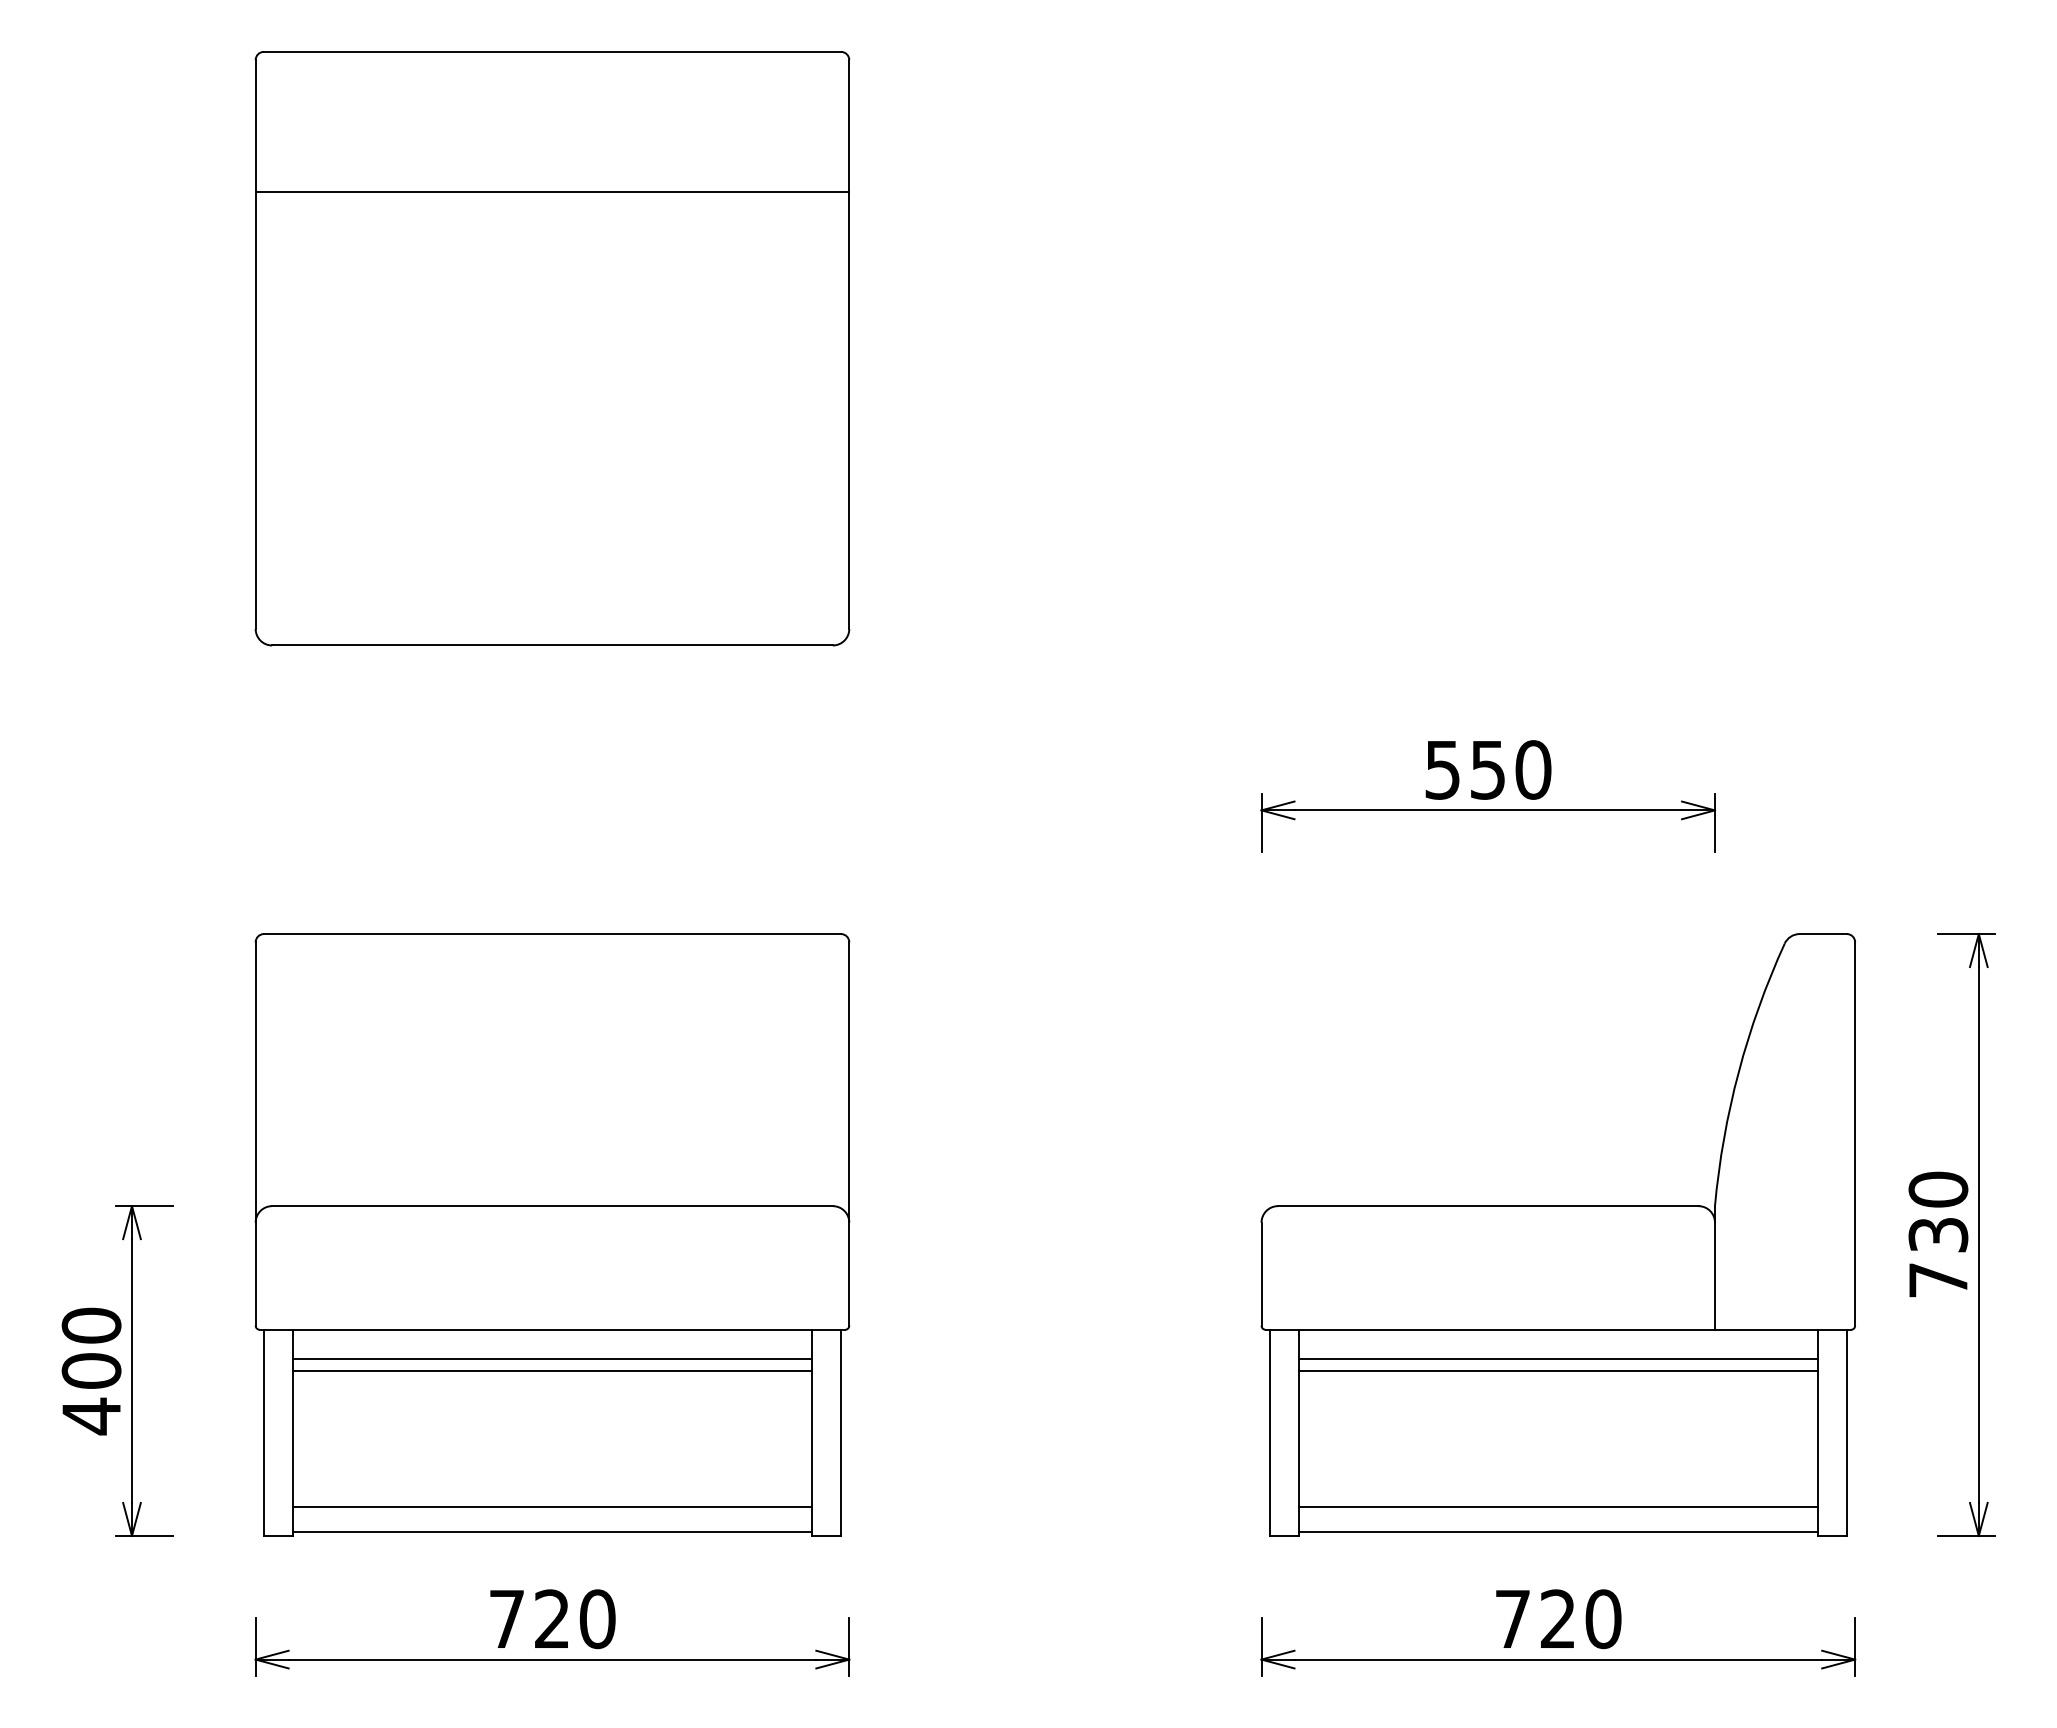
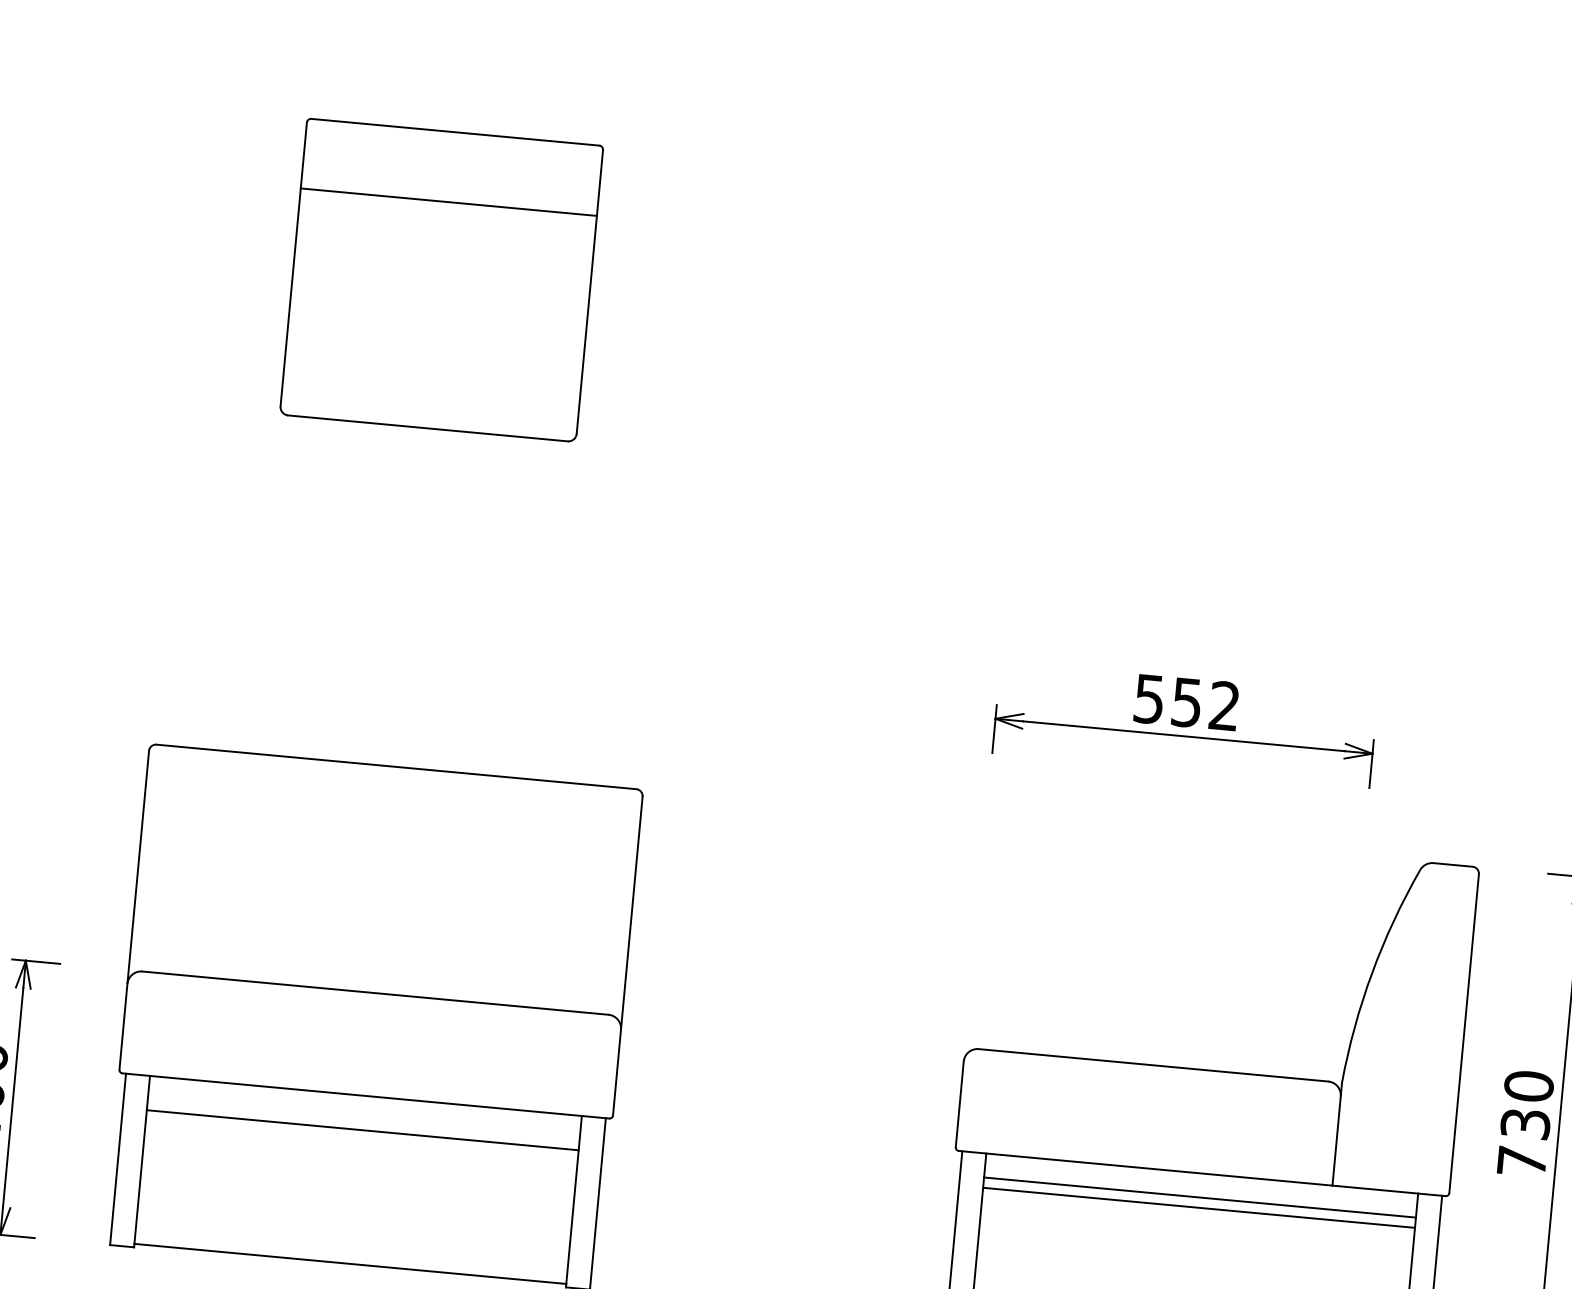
part: (552, 348) -> (441, 280), size x0.6
text: (1533, 769) -> (1224, 705), 550 -> 552
line: (552, 1358) -> (363, 1119), removed
line: (552, 1507) -> (352, 1243), removed

